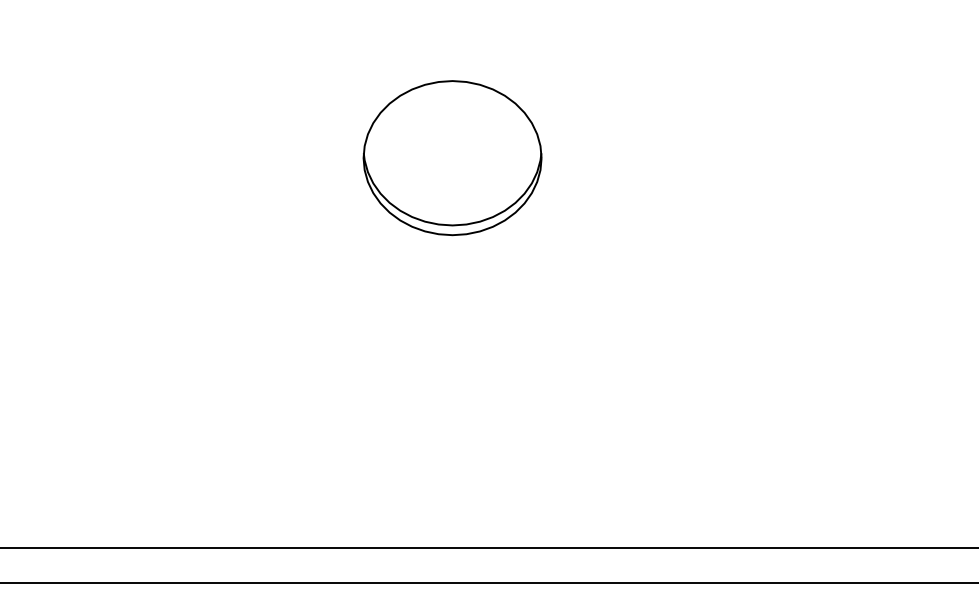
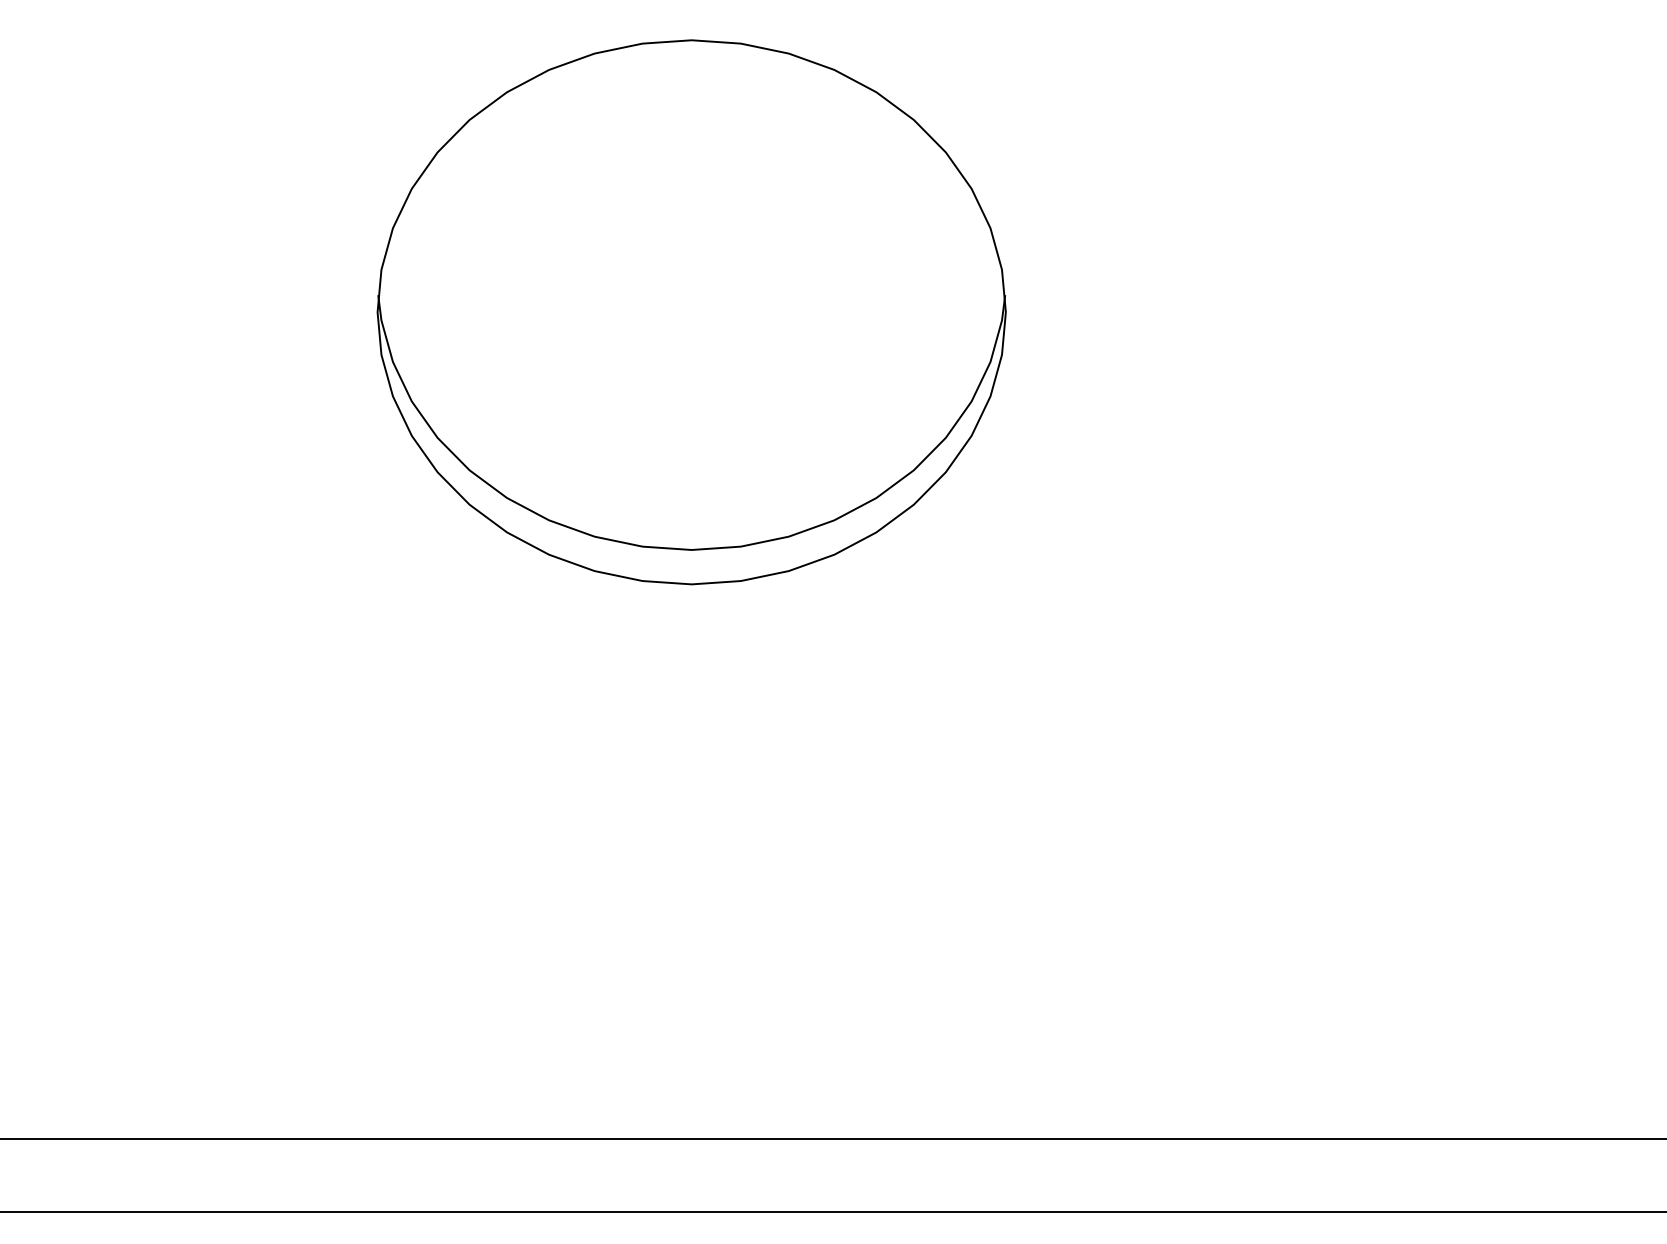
part: (452, 157) -> (691, 310), size x1.67

